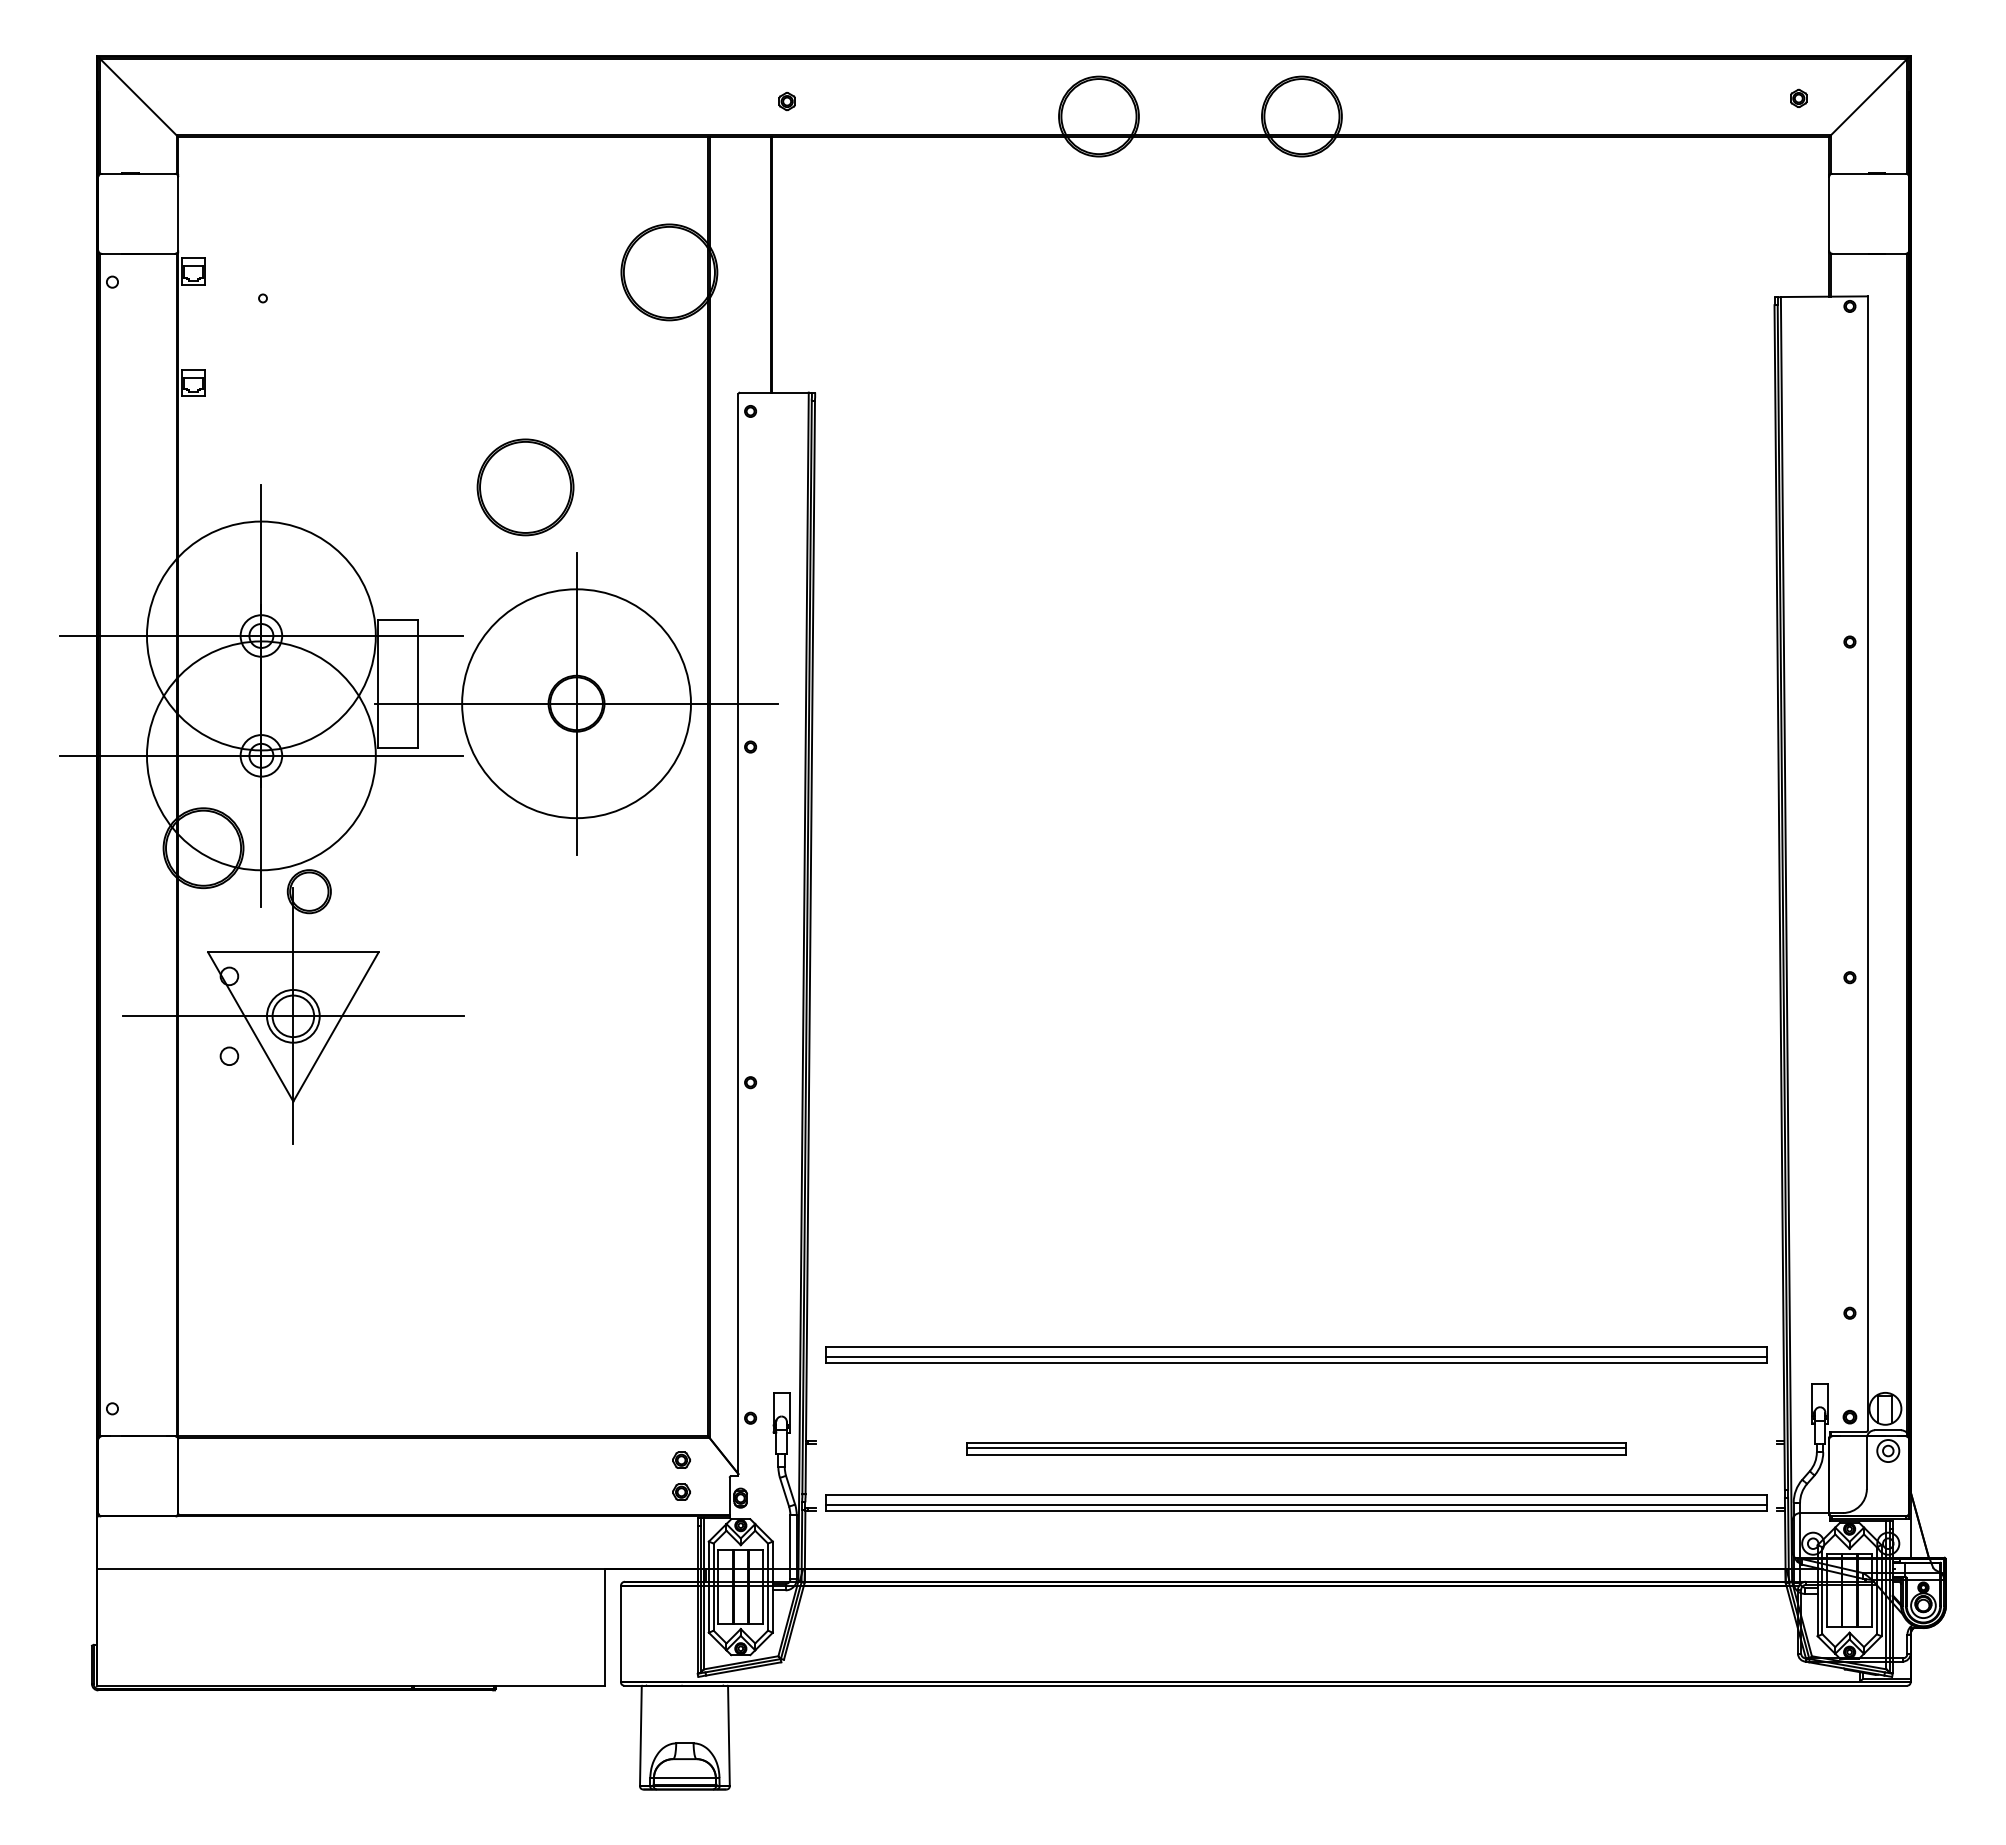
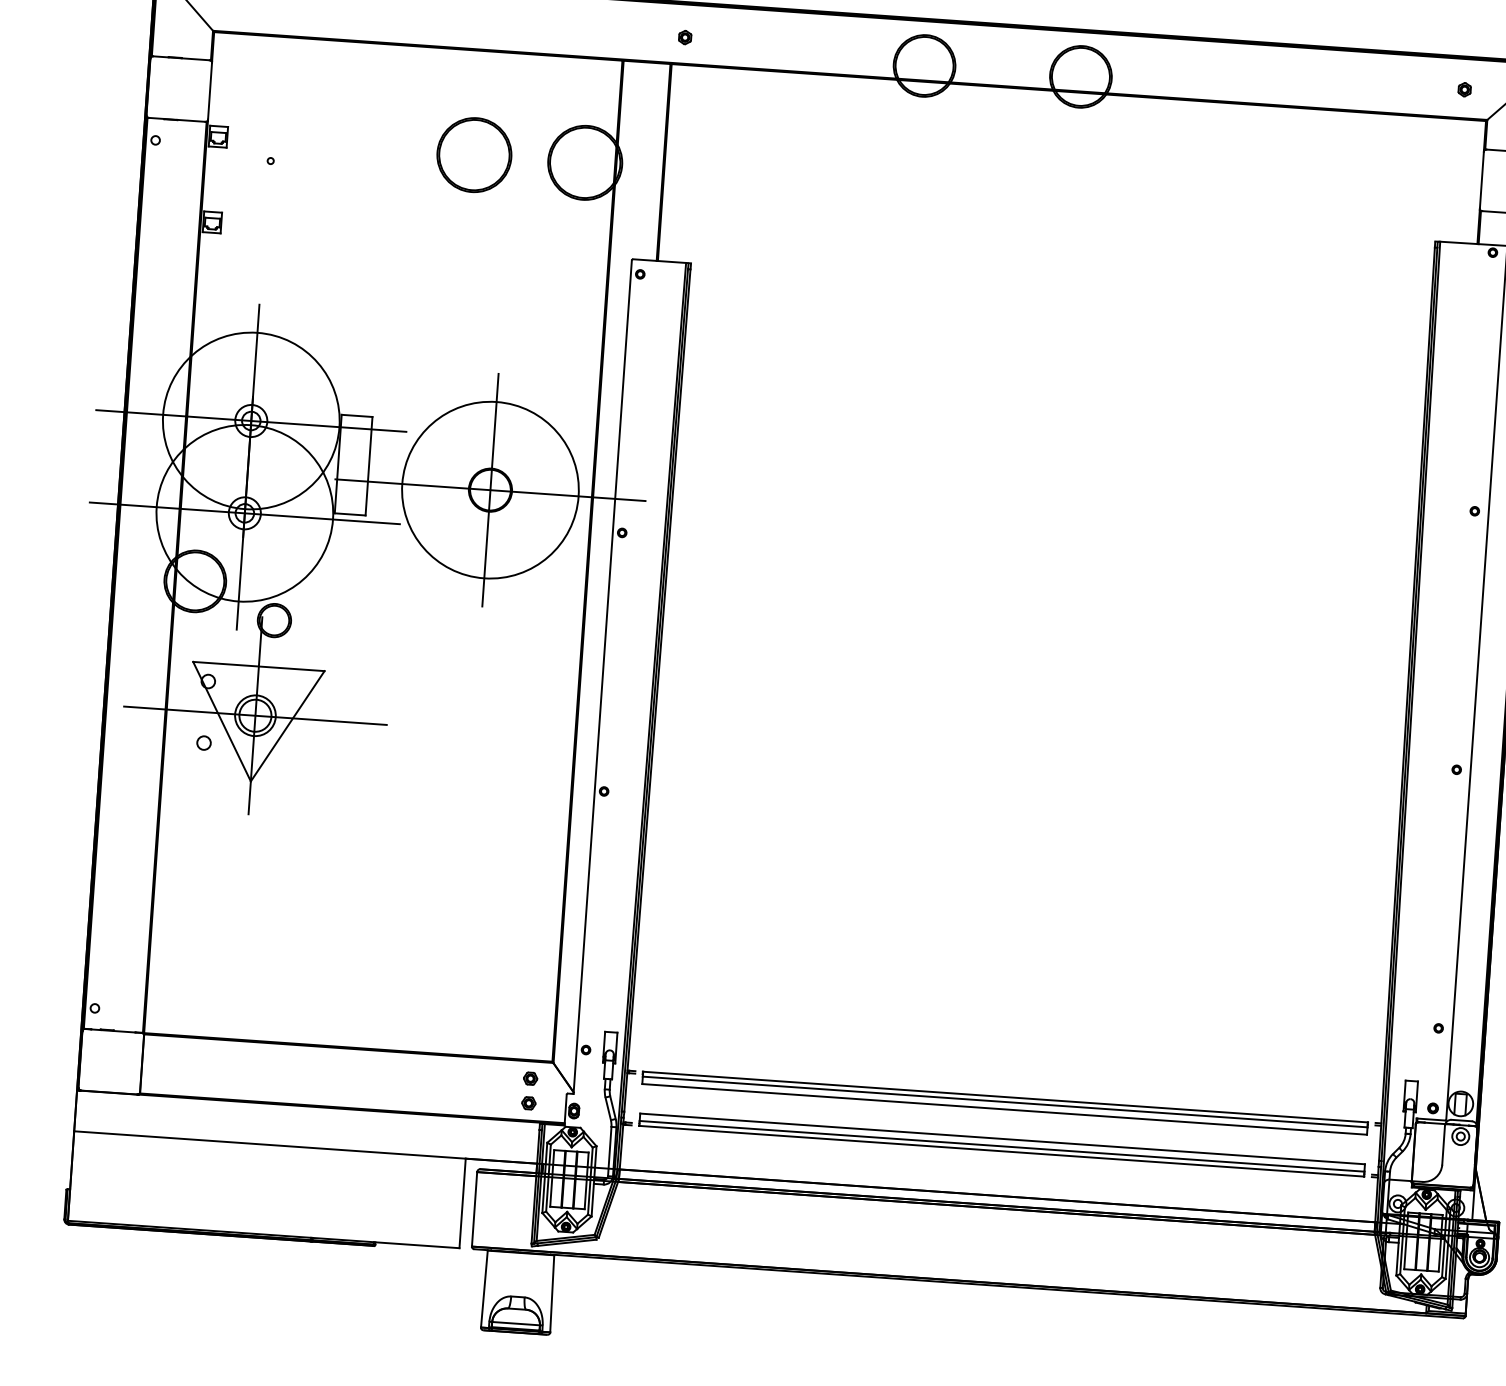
part: (525, 487) -> (474, 155), moved
part: (1296, 1354) -> (1010, 1030), removed
part: (1296, 1448) -> (1004, 1102), size x1.43

